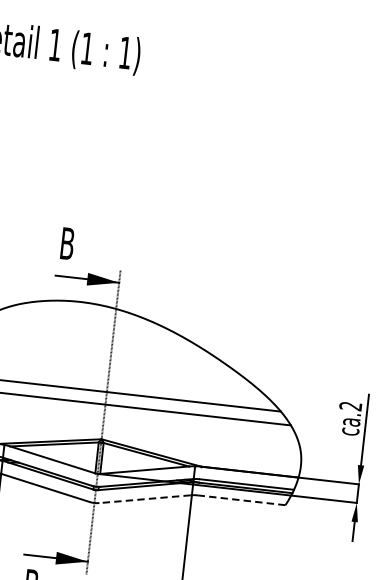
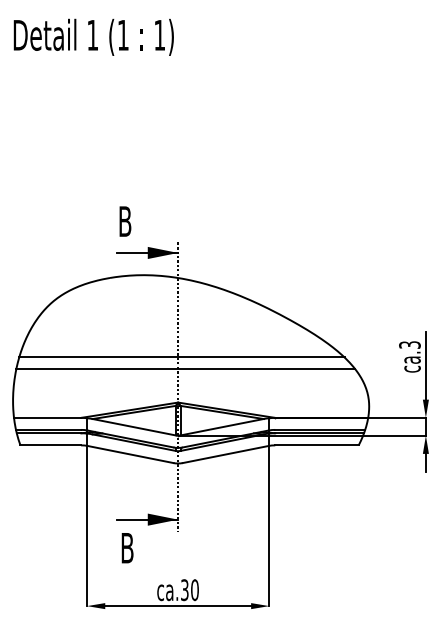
text: (350, 405) -> (409, 344), ca.2 -> ca.3
line: (145, 499) -> (225, 454), dashed -> solid
line: (242, 500) -> (317, 445), dashed -> solid

